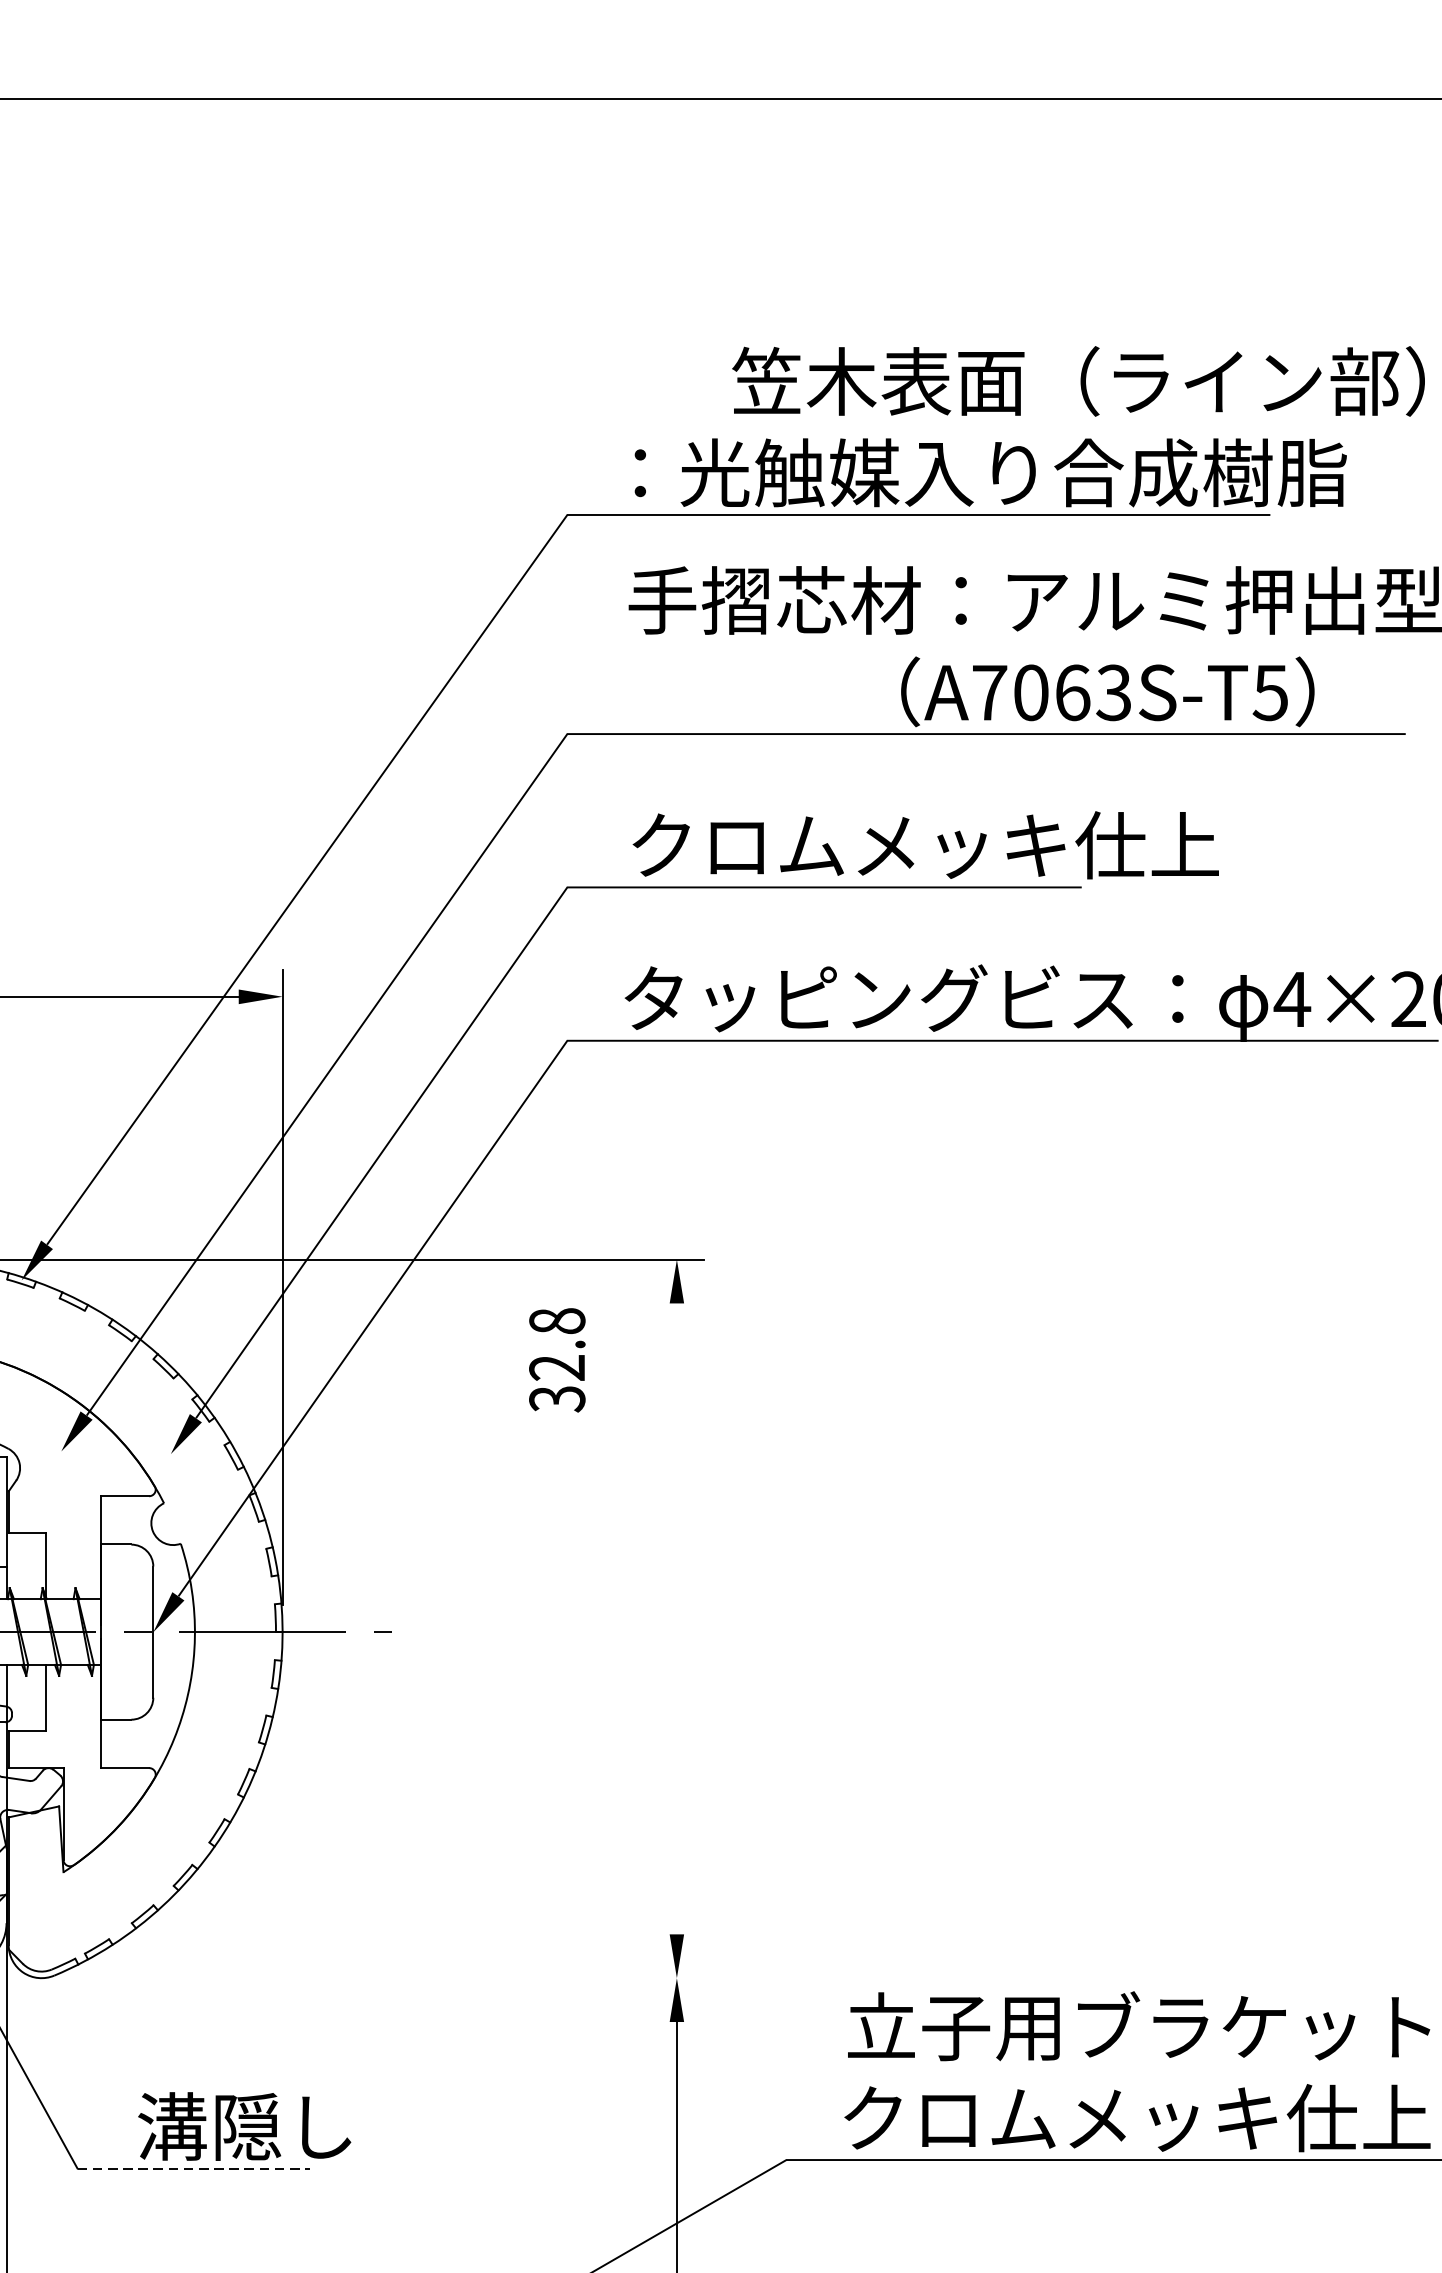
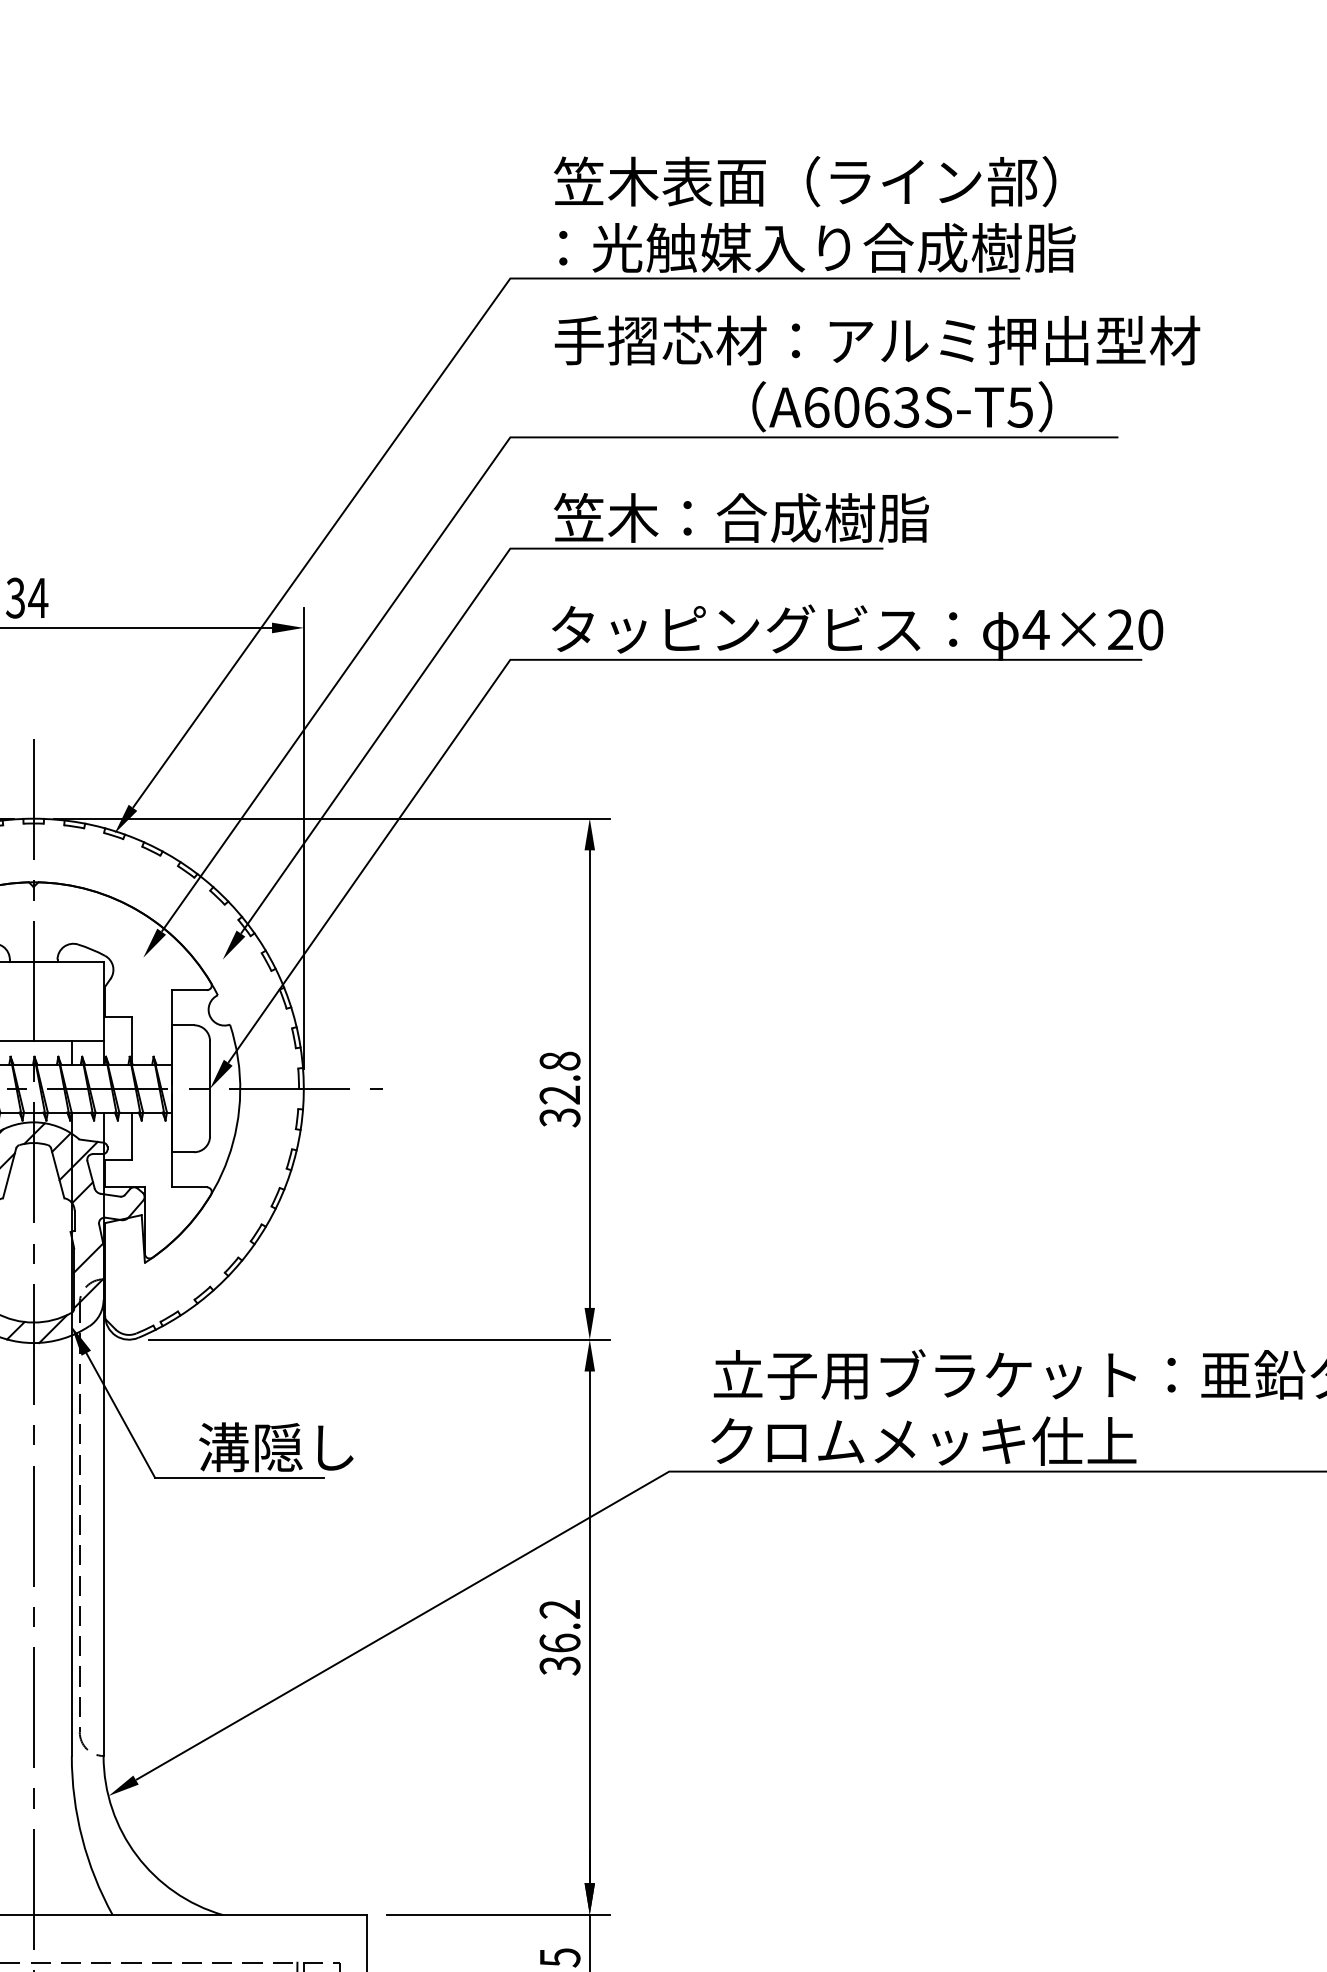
text: (1077, 381) -> (804, 181), moved
text: (989, 692) -> (816, 407), A7063S-T5 -> A6063S-T5
text: (923, 844) -> (768, 517), クロムメッキ仕上 -> 笠木：合成樹脂
text: (556, 1360) -> (559, 1089), moved
line: (676, 1618) -> (589, 1078), added
line: (385, 1977) -> (378, 1339), added
line: (193, 2168) -> (239, 1477), dashed -> solid

